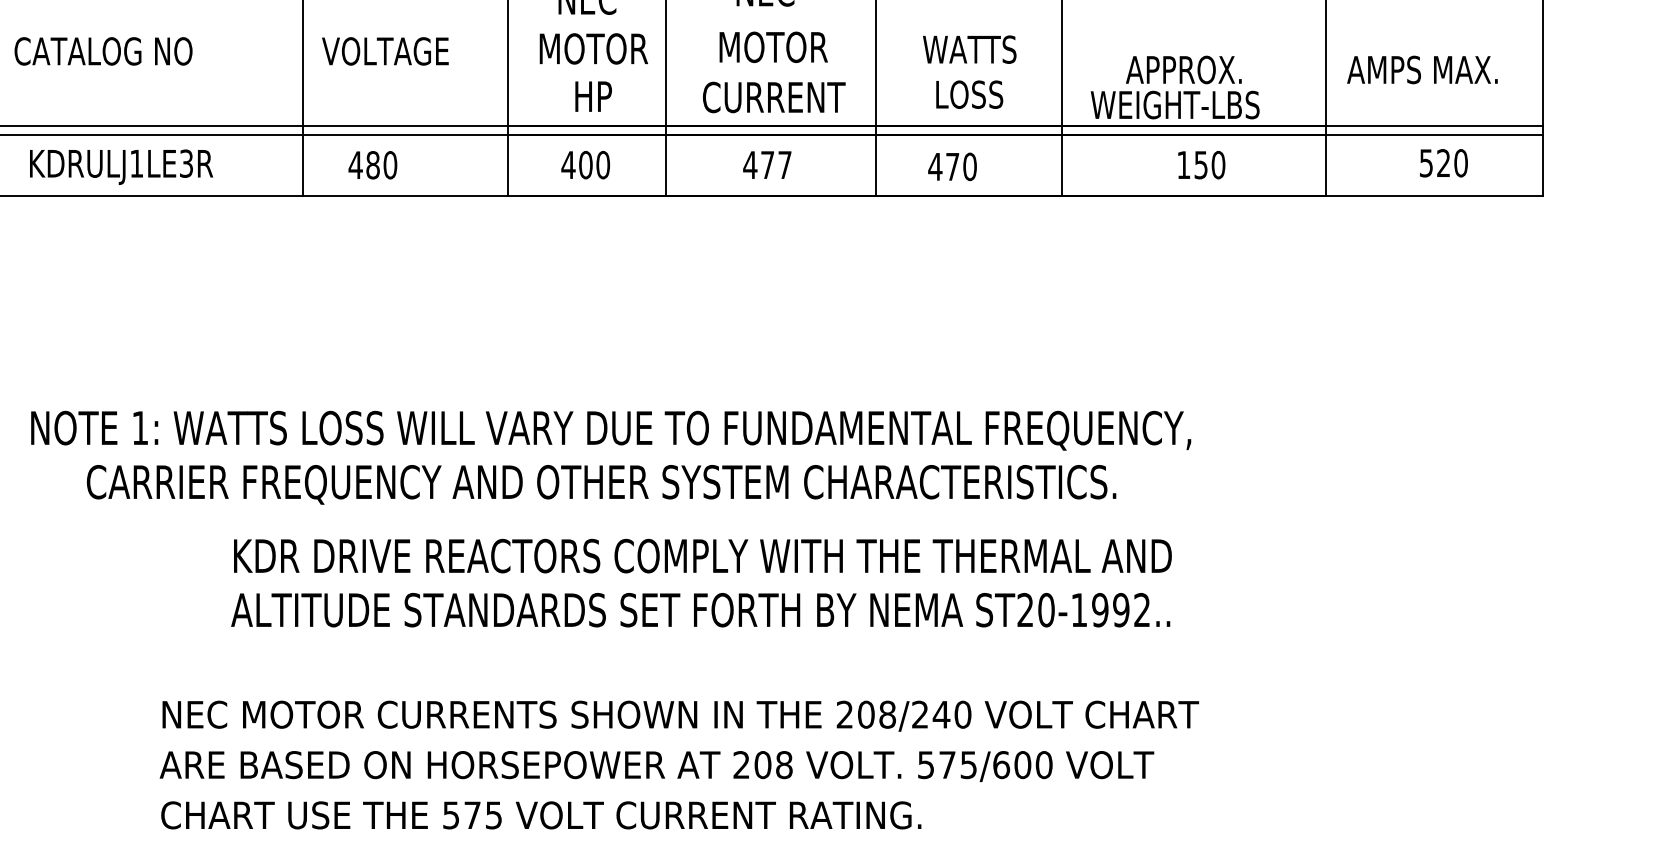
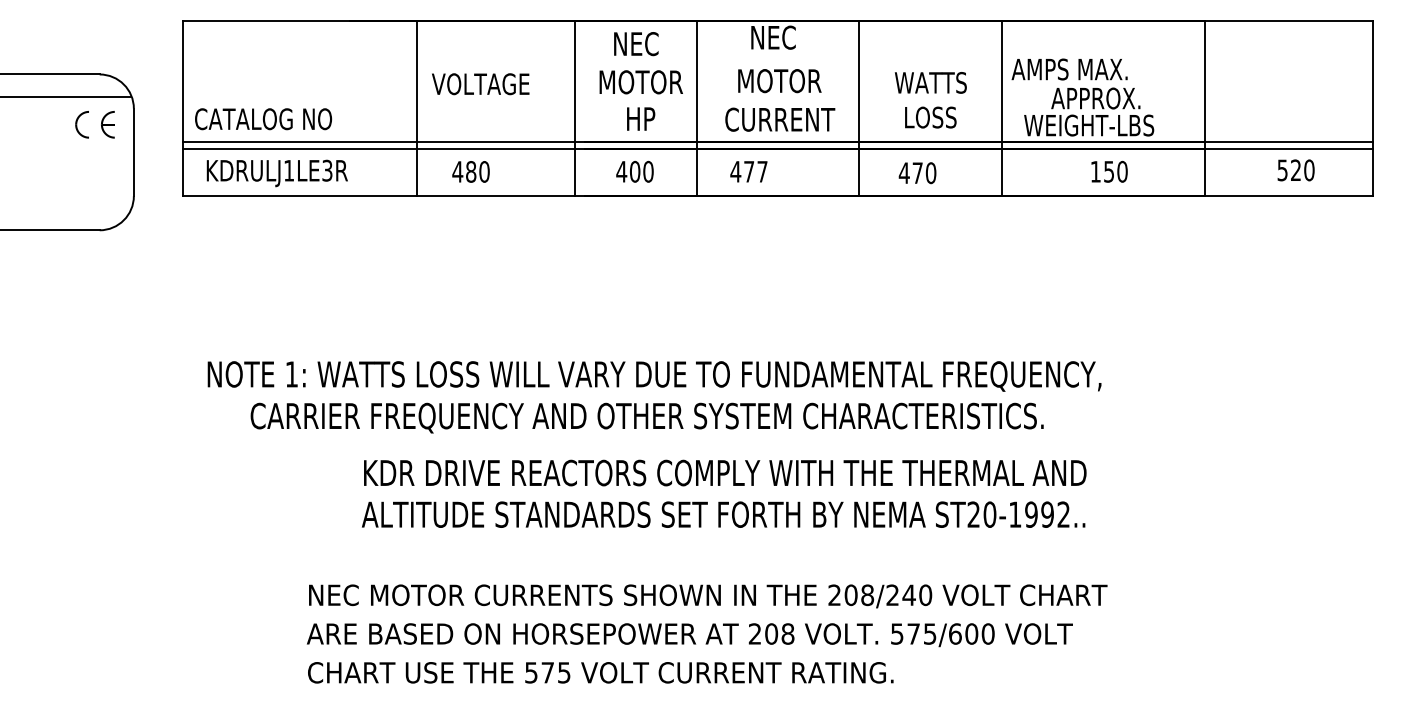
text: (103, 51) -> (263, 119), moved
text: (1422, 69) -> (1069, 69), moved
text: (766, 164) -> (748, 171), moved

